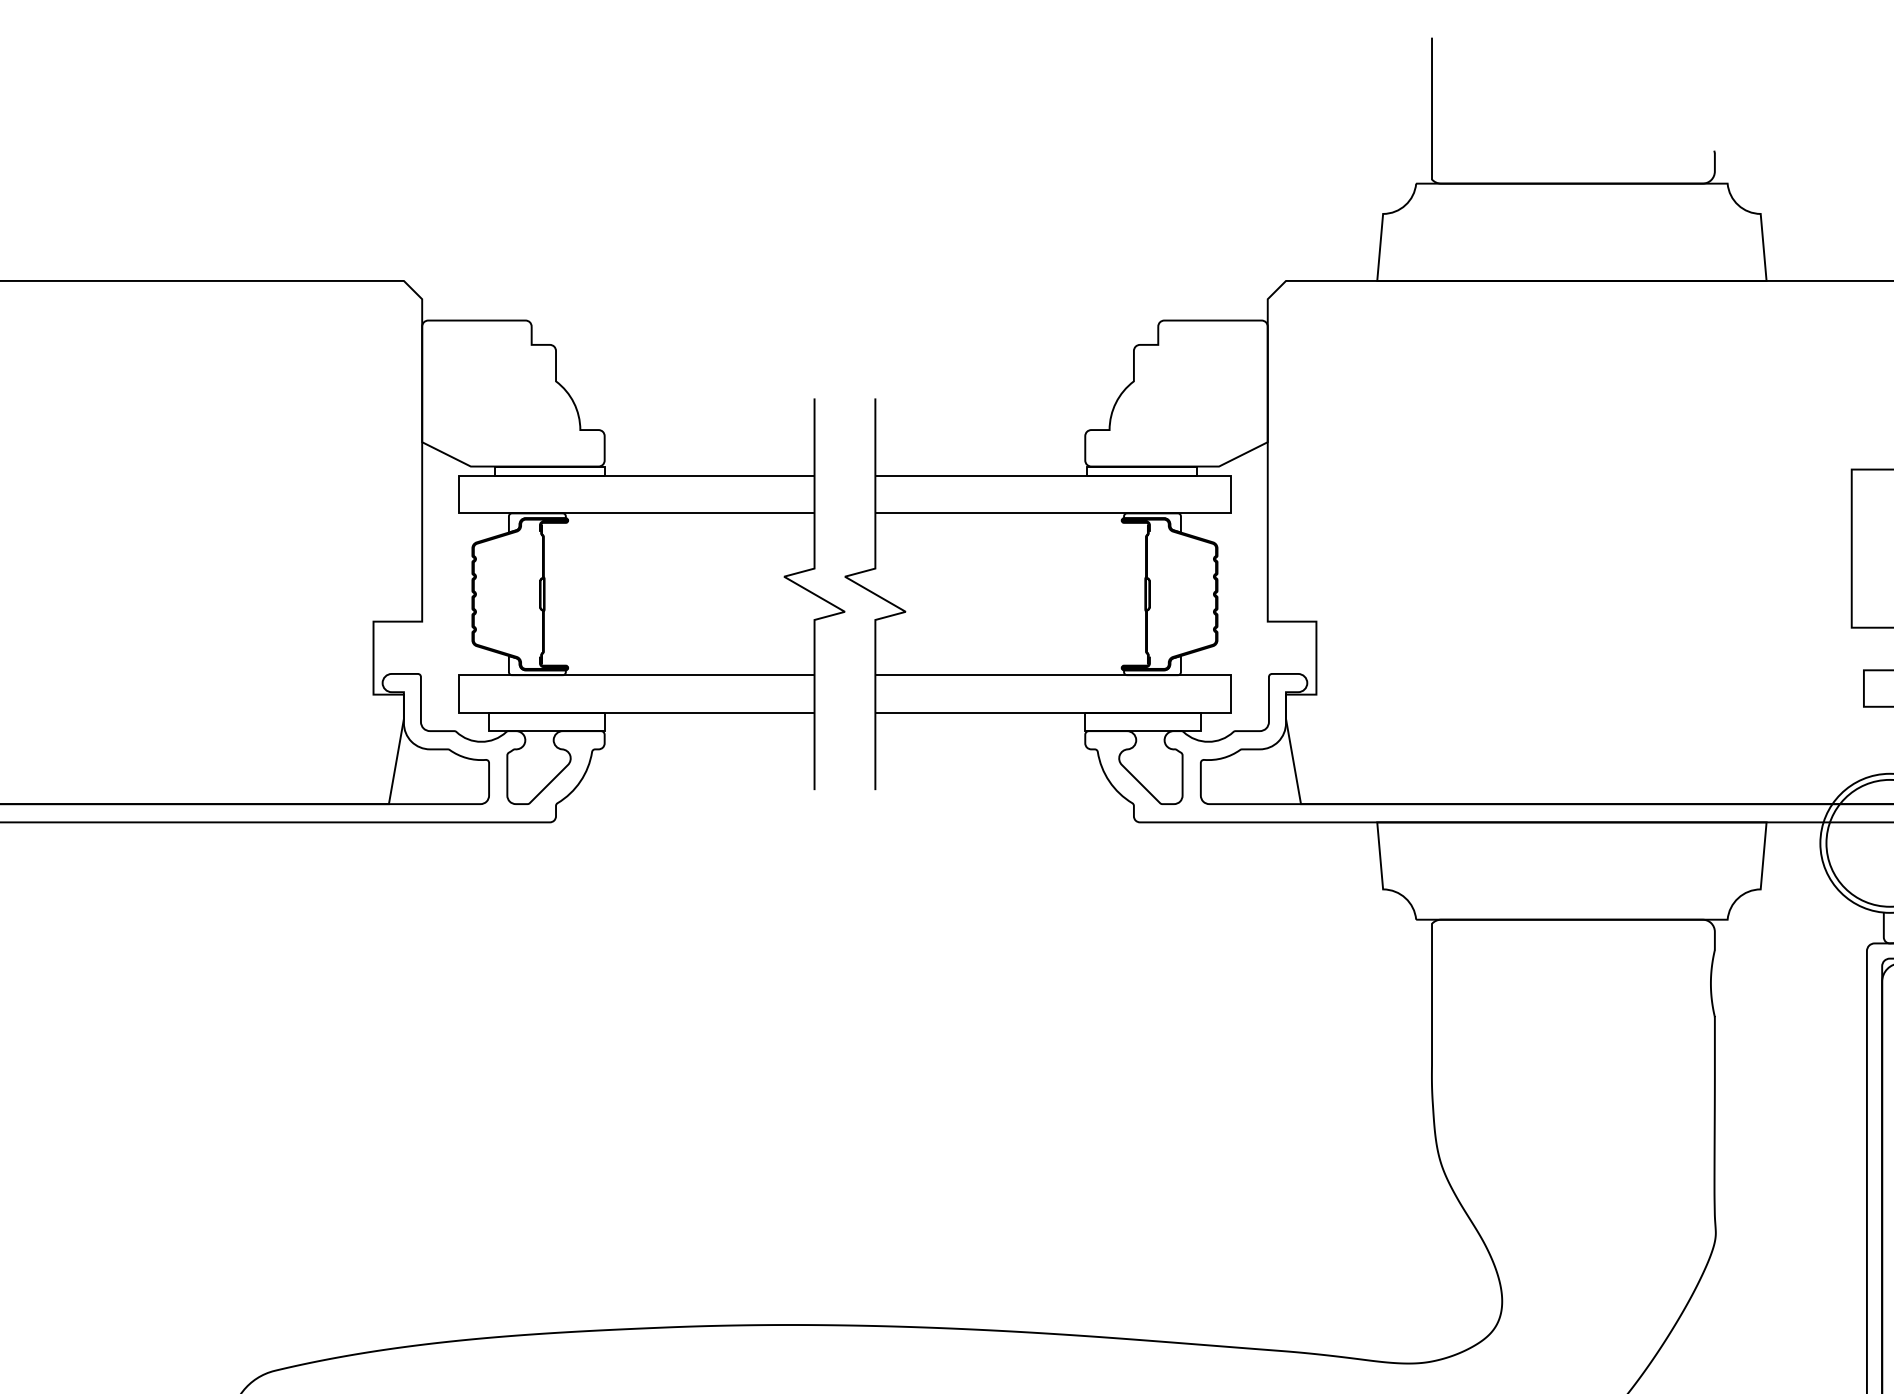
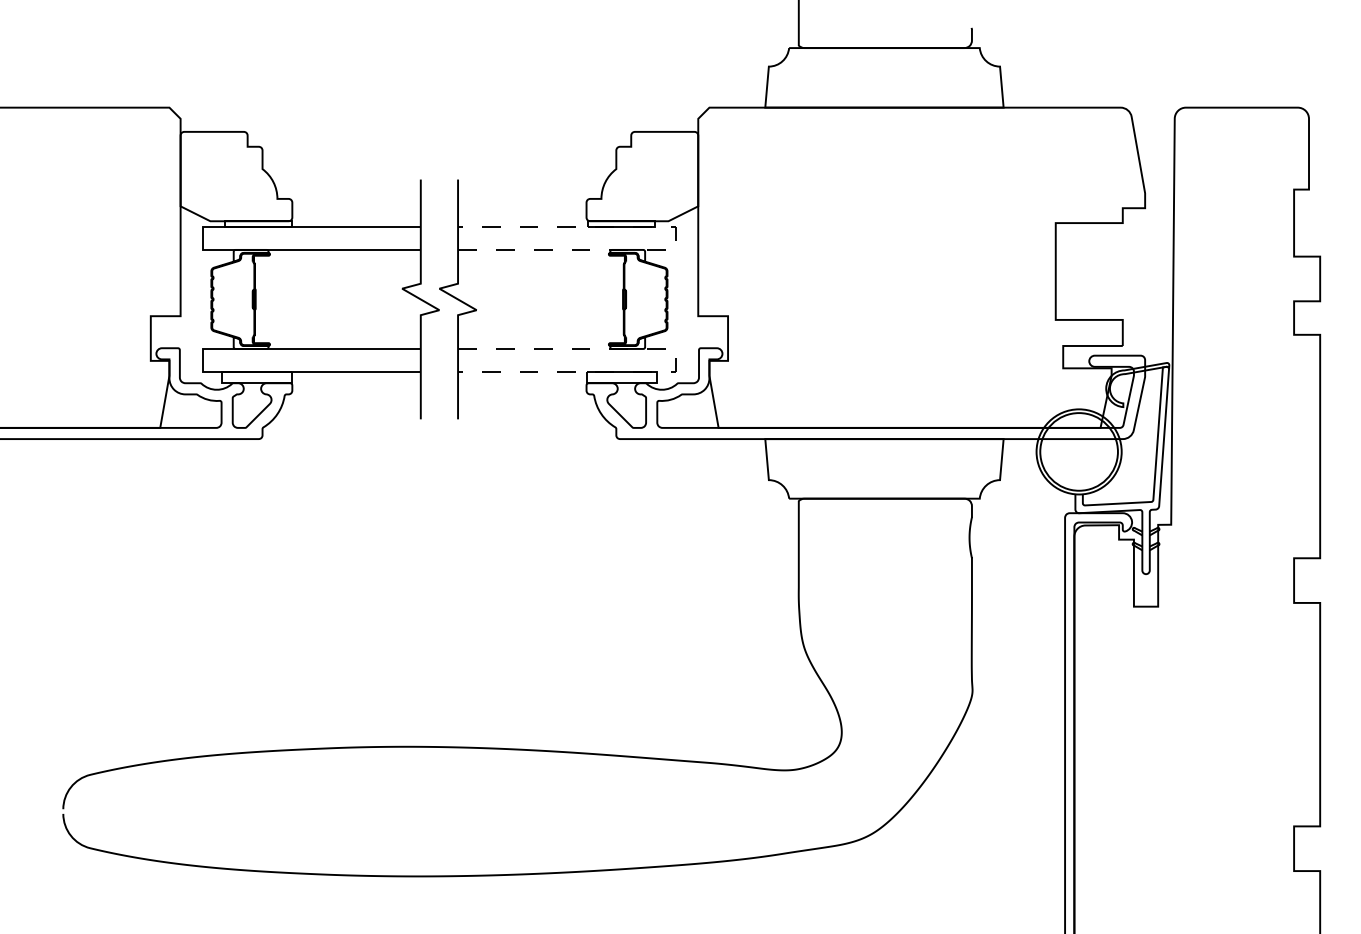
line: (1230, 494) -> (675, 238), solid -> dashed
line: (1230, 693) -> (675, 360), solid -> dashed

